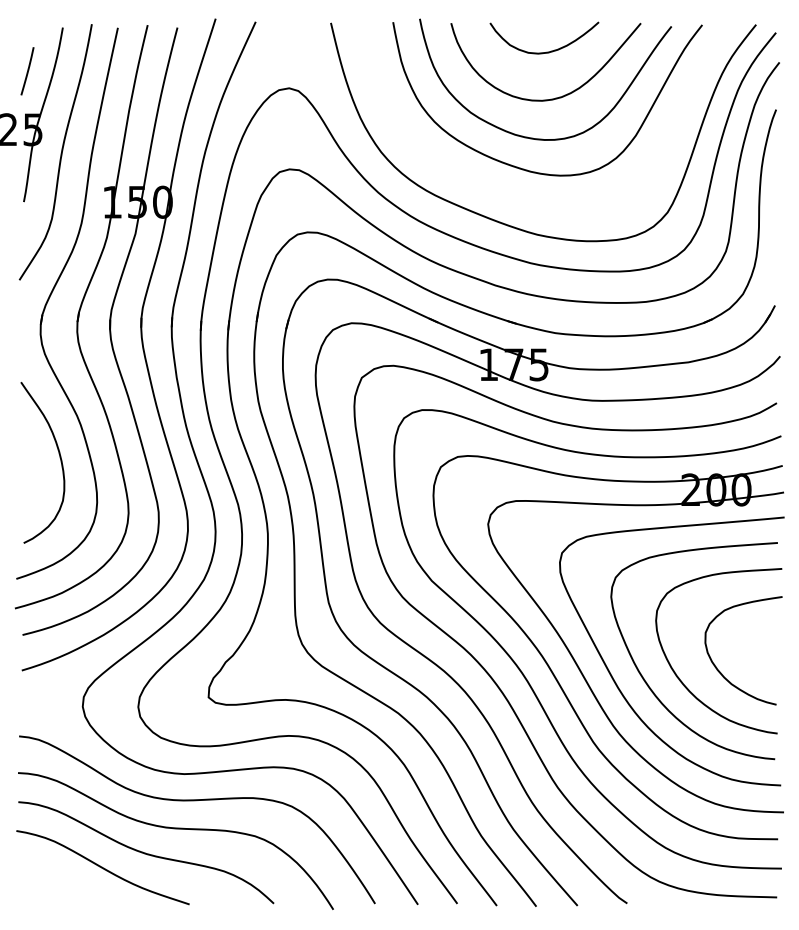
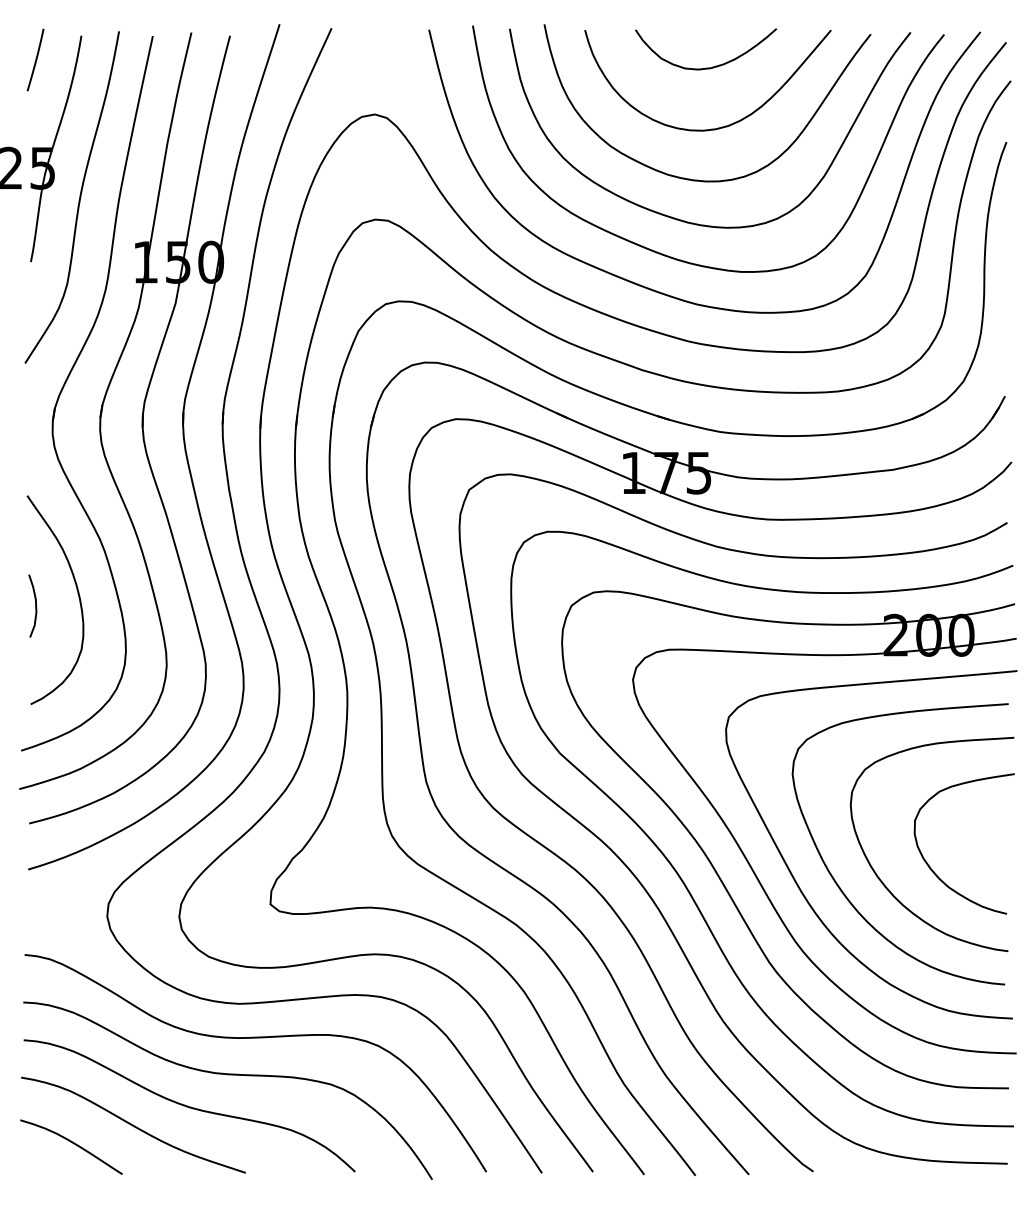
line: (27, 71) -> (35, 60), moved
curve: (517, 197) -> (671, 256), added
curve: (27, 467) -> (35, 606), added
curve: (56, 882) -> (73, 1144), added

